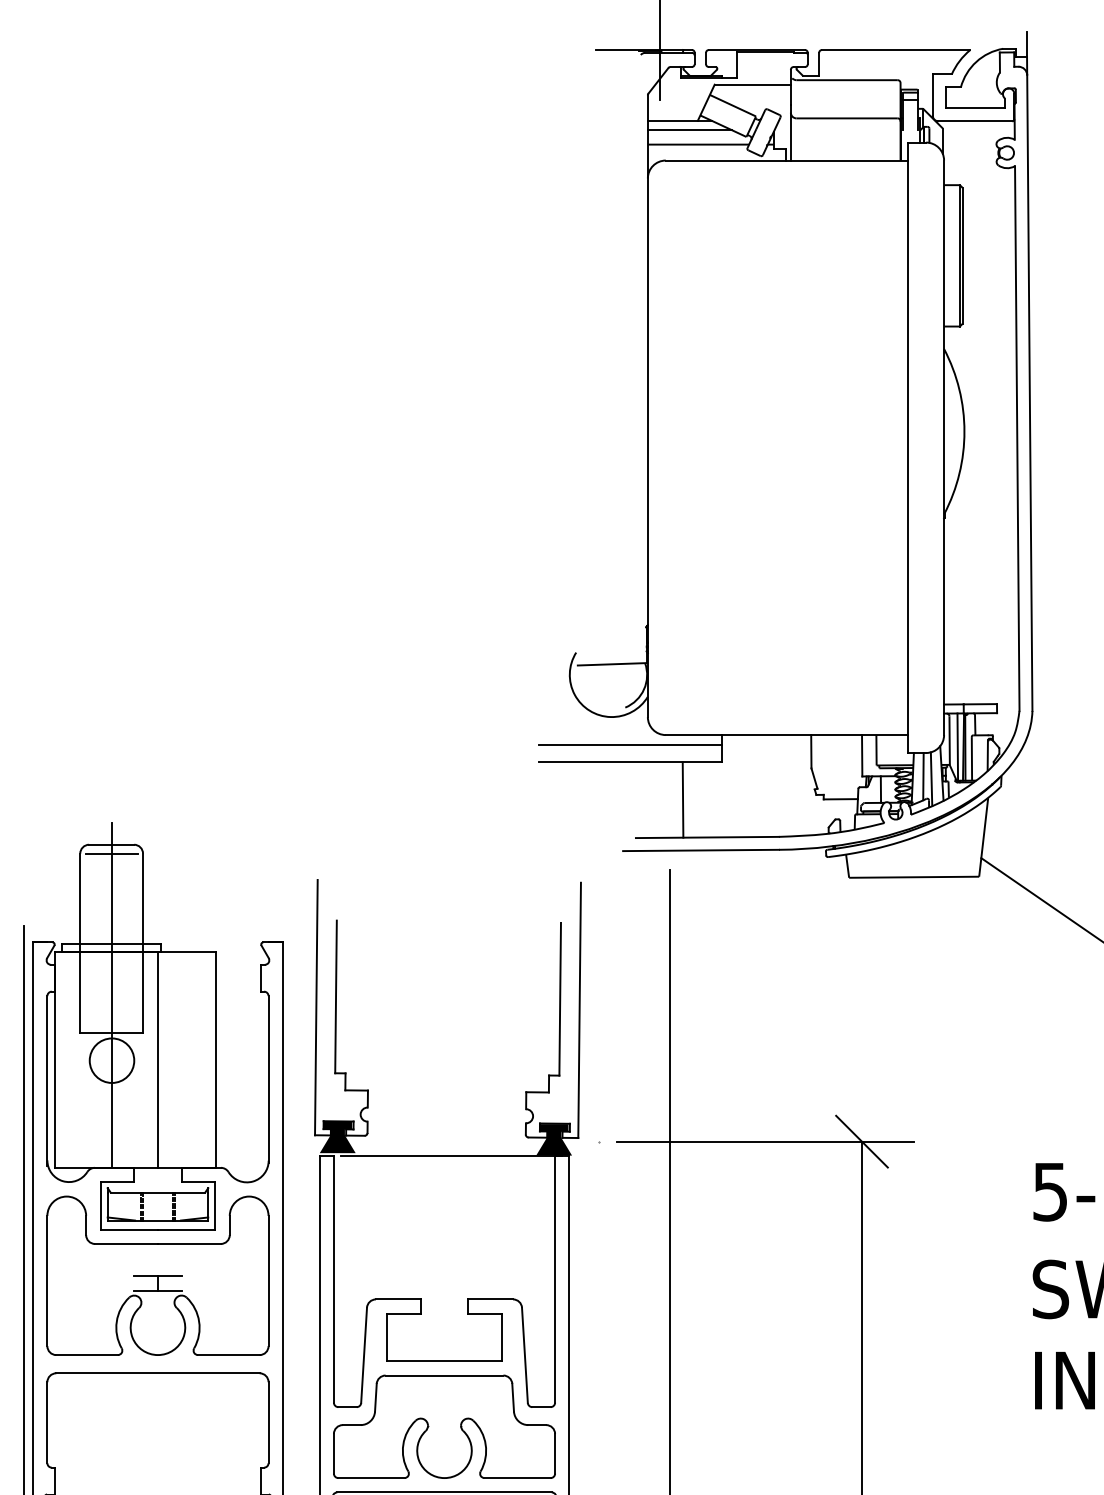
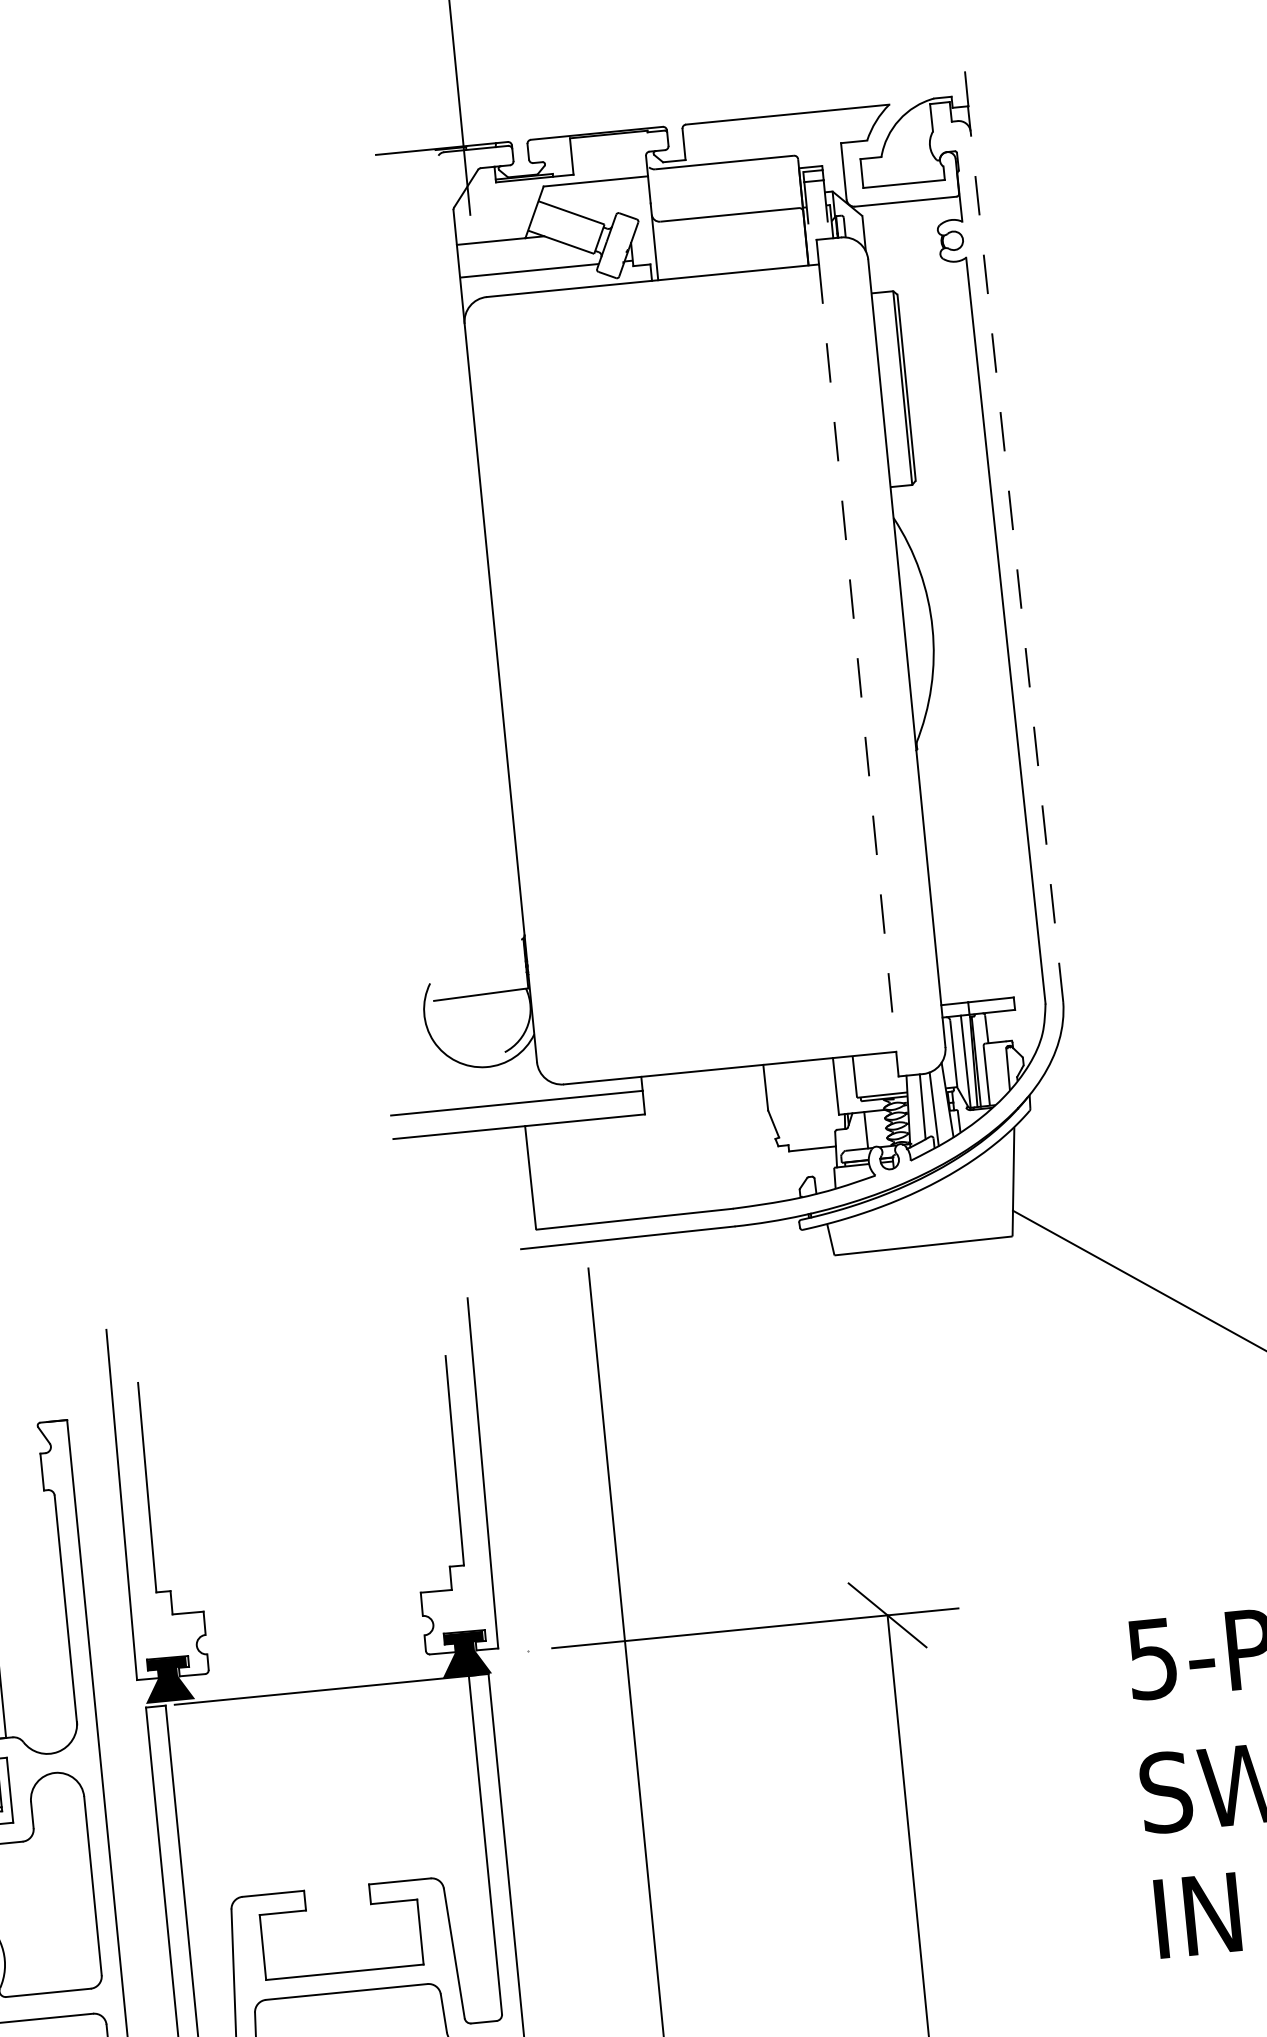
line: (689, 130) -> (515, 252), removed
line: (1029, 393) -> (1016, 567), solid -> dashed
line: (908, 448) -> (858, 659), solid -> dashed
line: (682, 799) -> (529, 1176), moved

